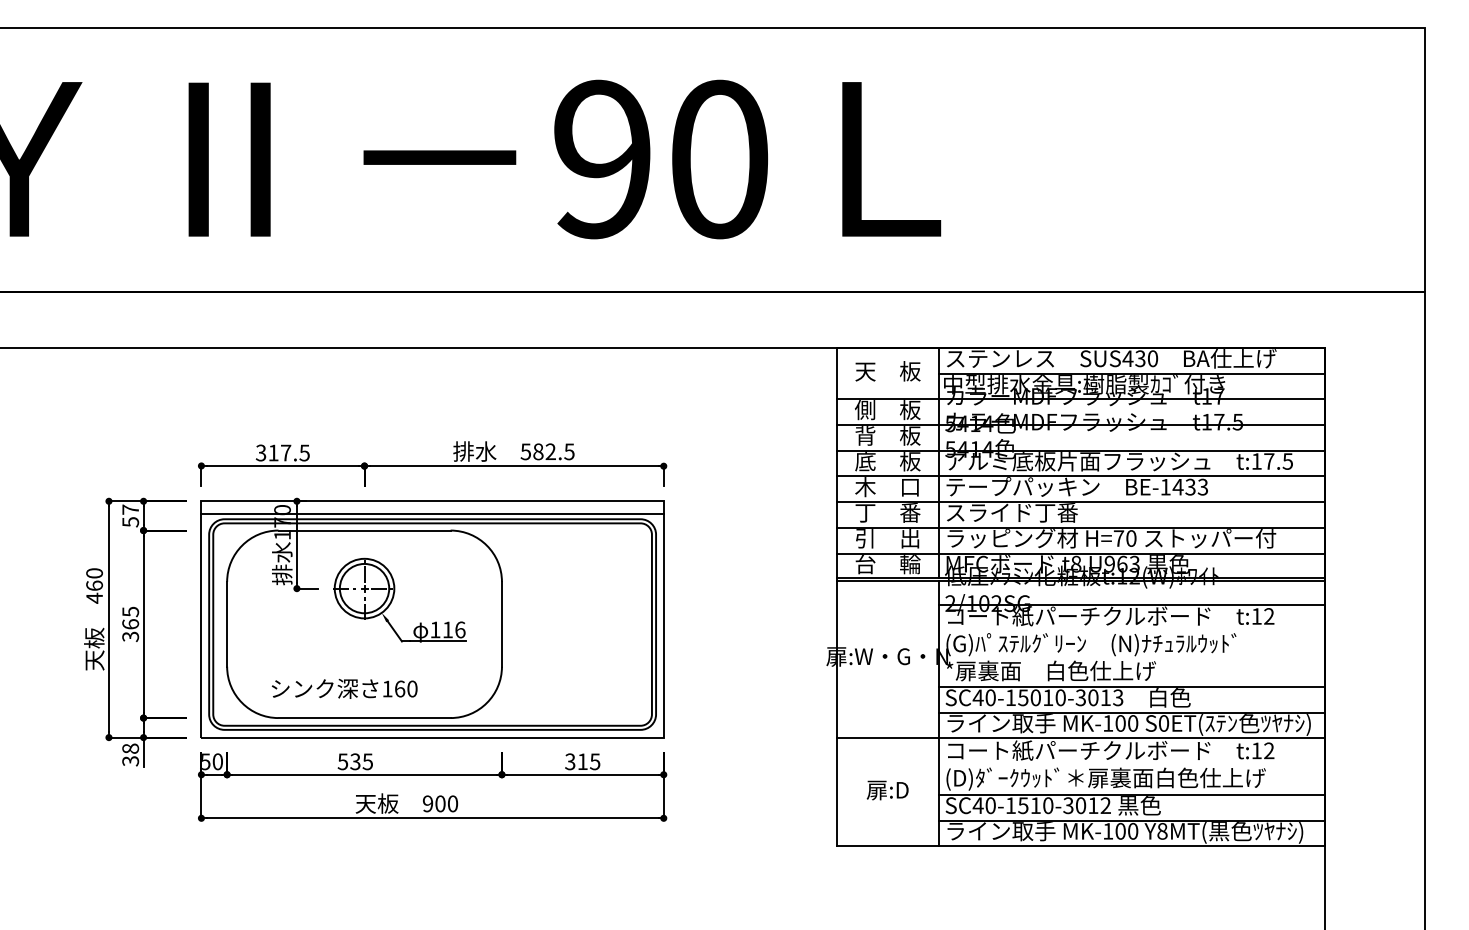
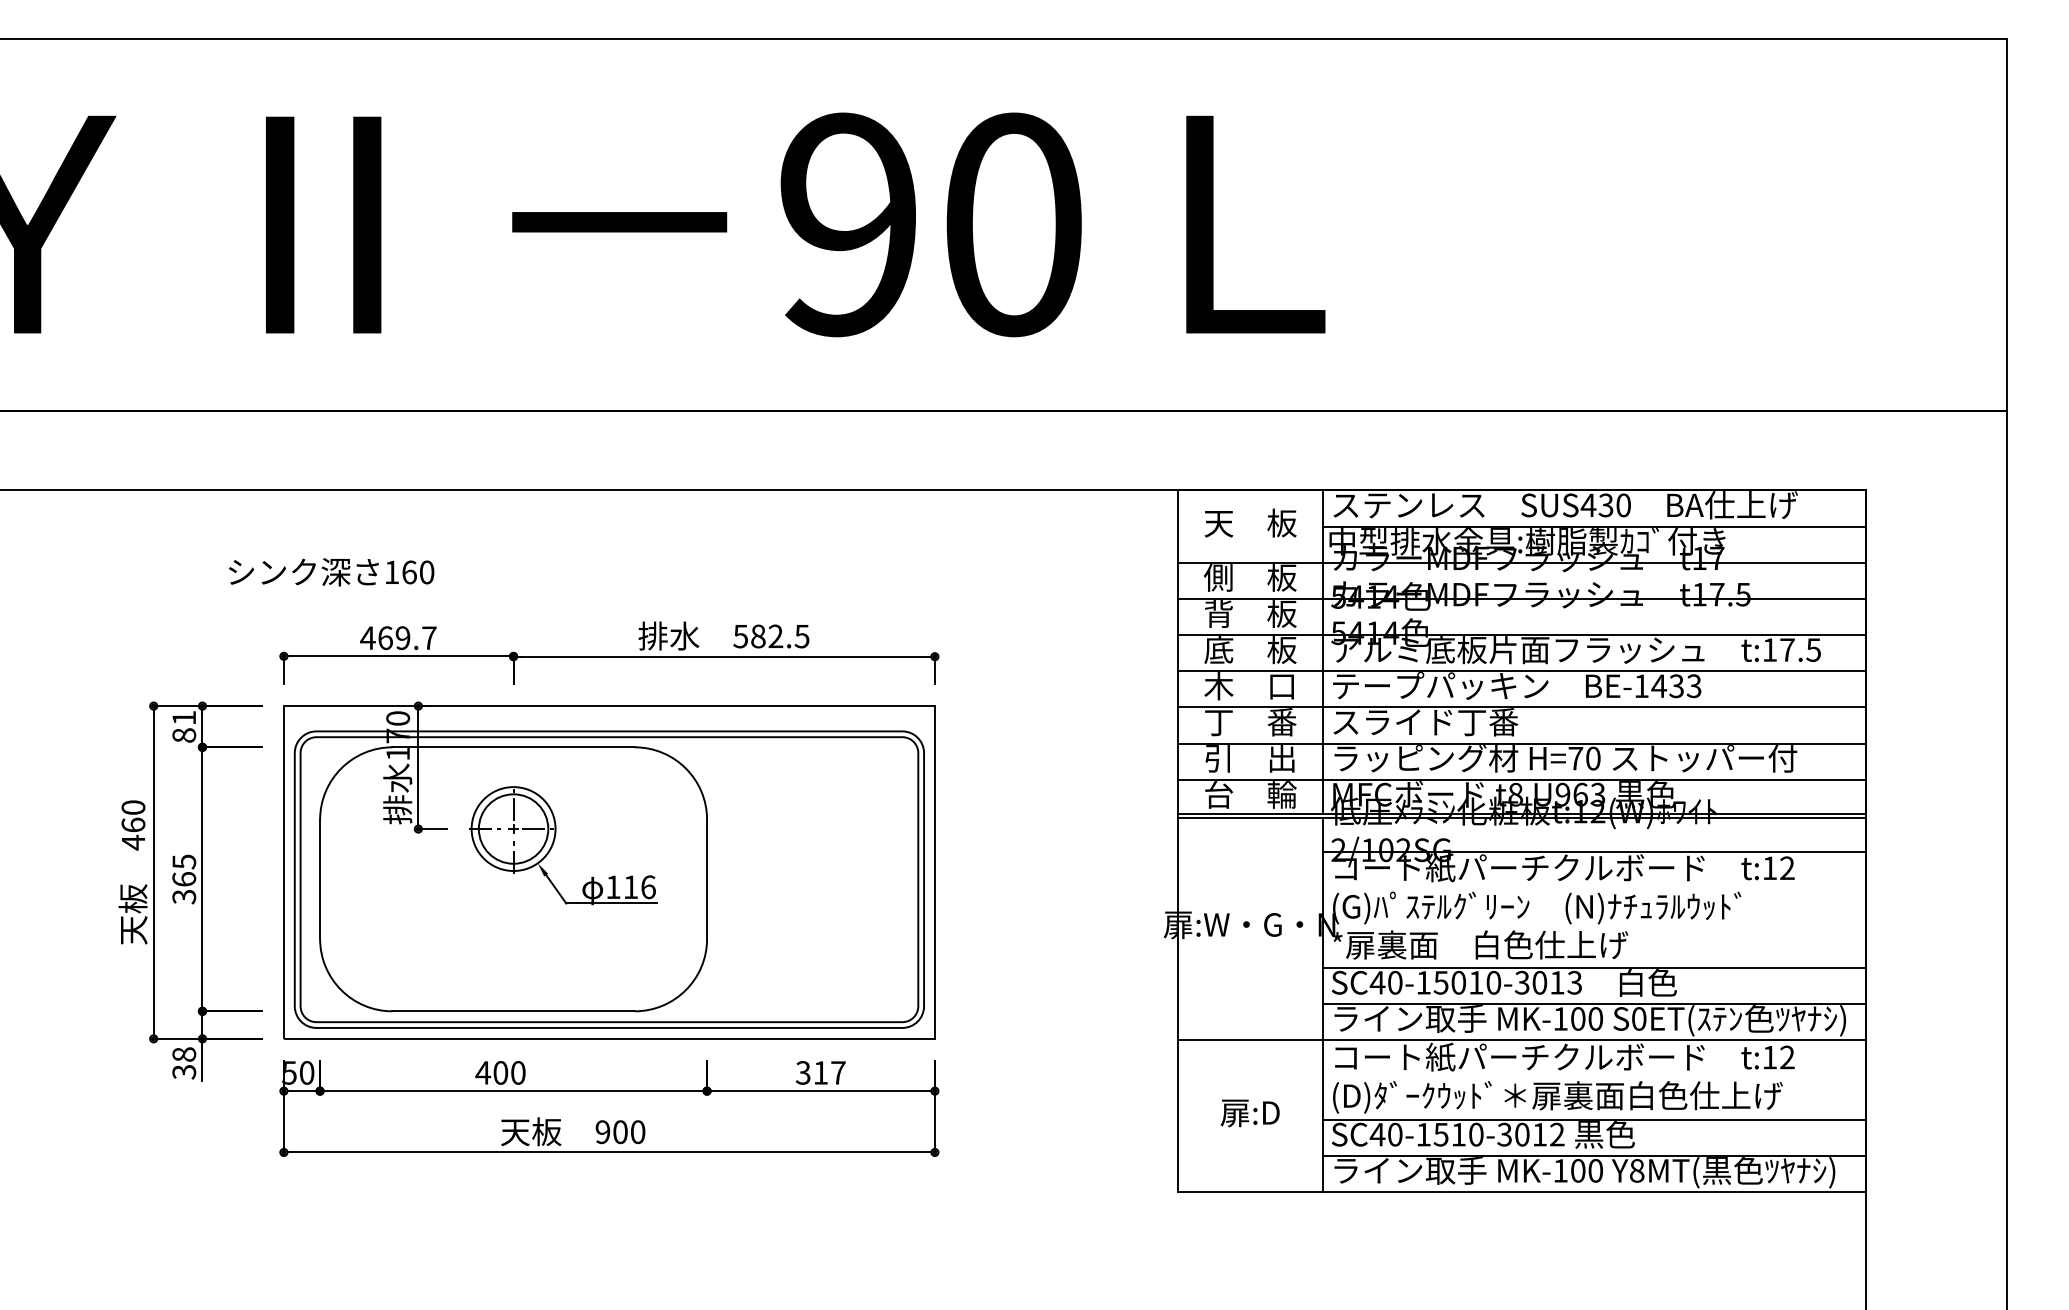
text: (282, 453) -> (398, 638), 317.5 -> 469.7
line: (431, 514) -> (608, 724), removed
text: (130, 515) -> (184, 726), 57 -> 81
text: (344, 689) -> (331, 572), moved
text: (355, 761) -> (500, 1072), 535 -> 400
text: (594, 761) -> (837, 1072), 315 -> 317

